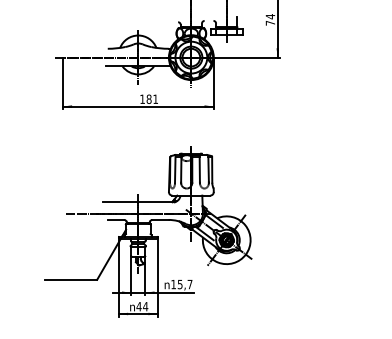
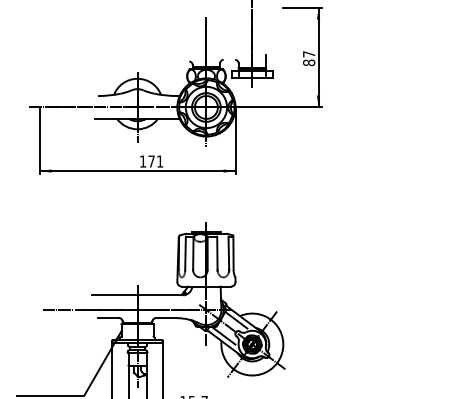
text: (270, 19) -> (309, 57), 74 -> 87
text: (148, 98) -> (150, 160), 181 -> 171

